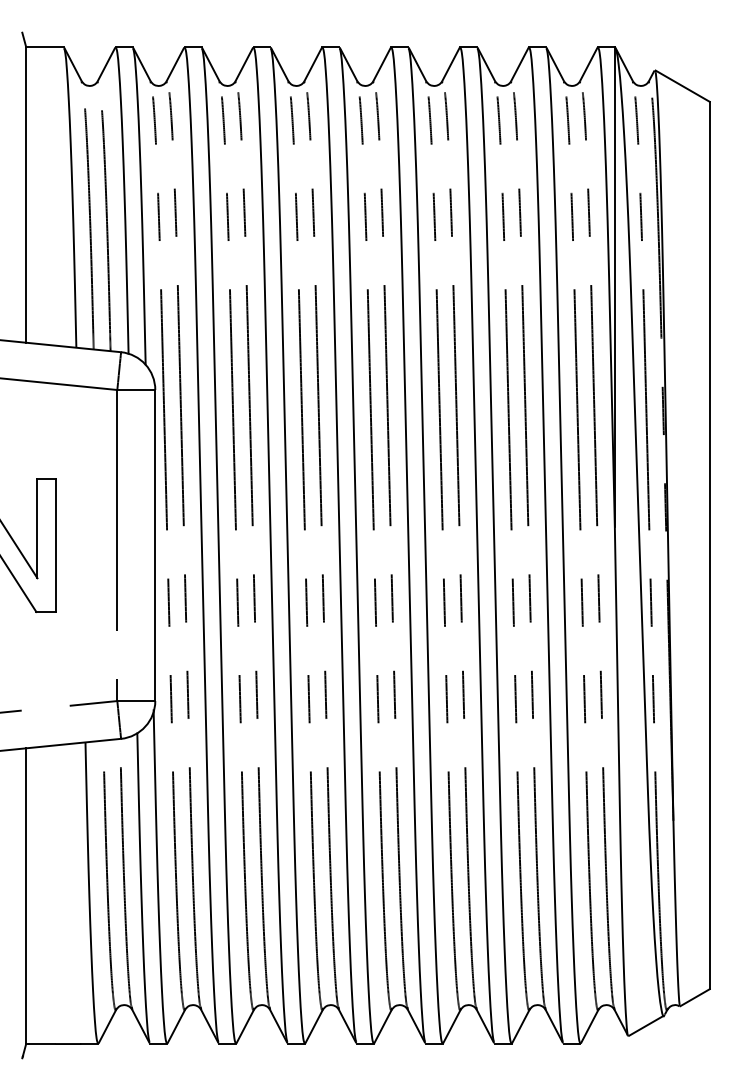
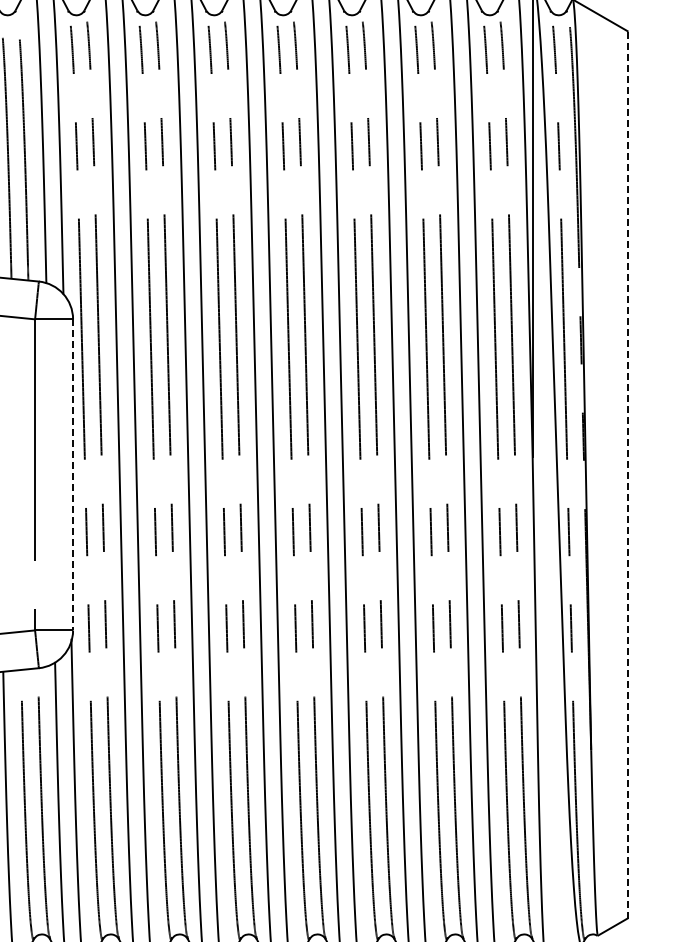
line: (155, 545) -> (73, 474), solid -> dashed
line: (709, 545) -> (627, 474), solid -> dashed

